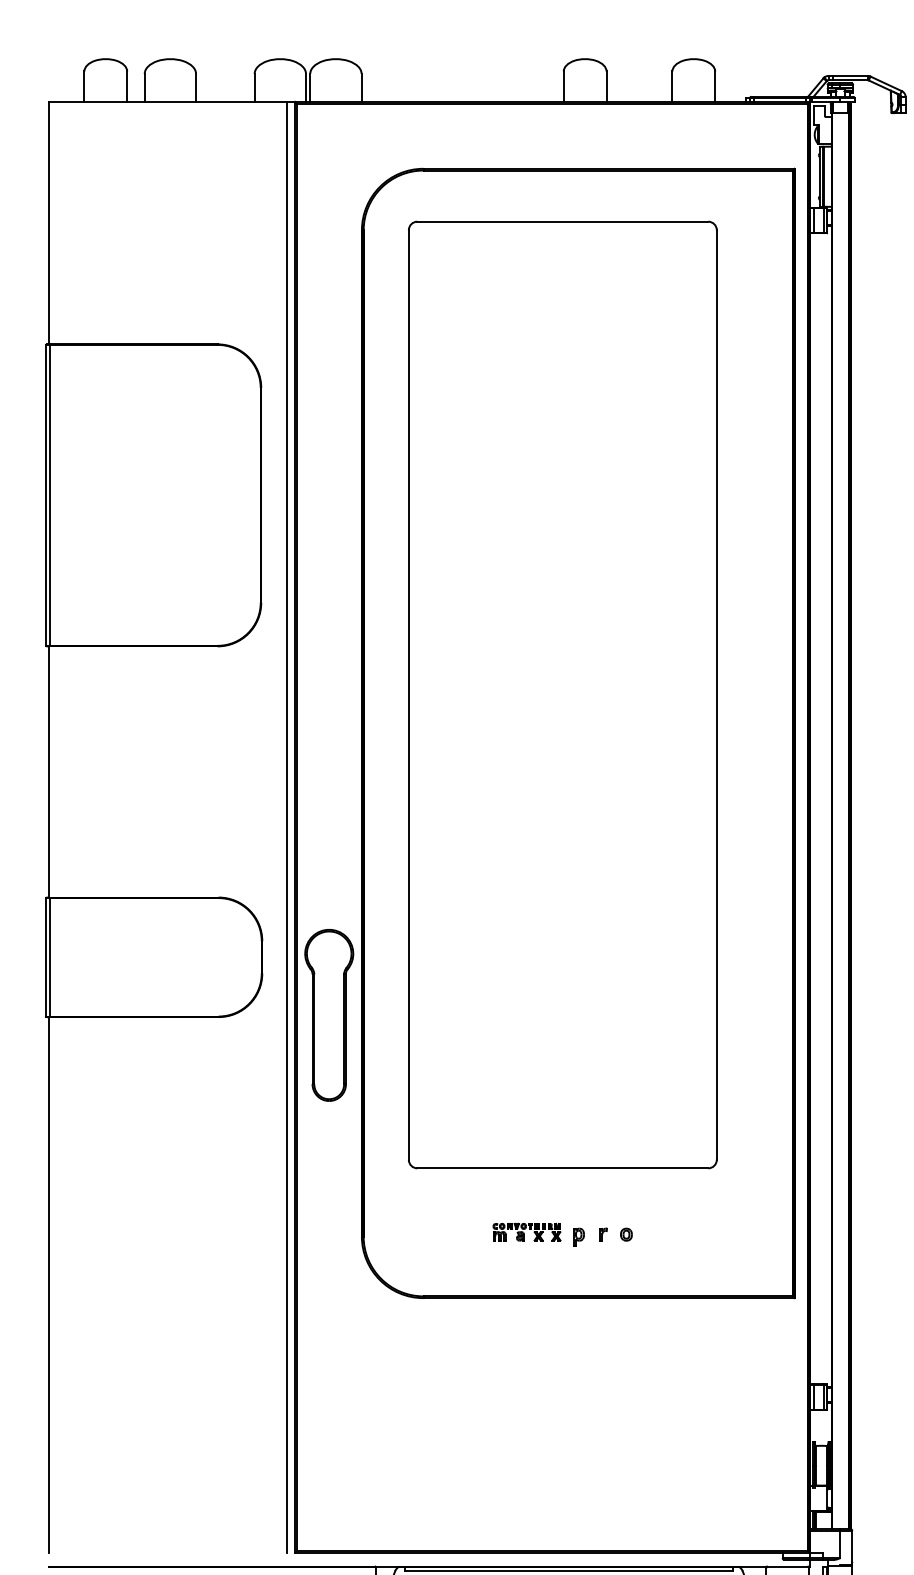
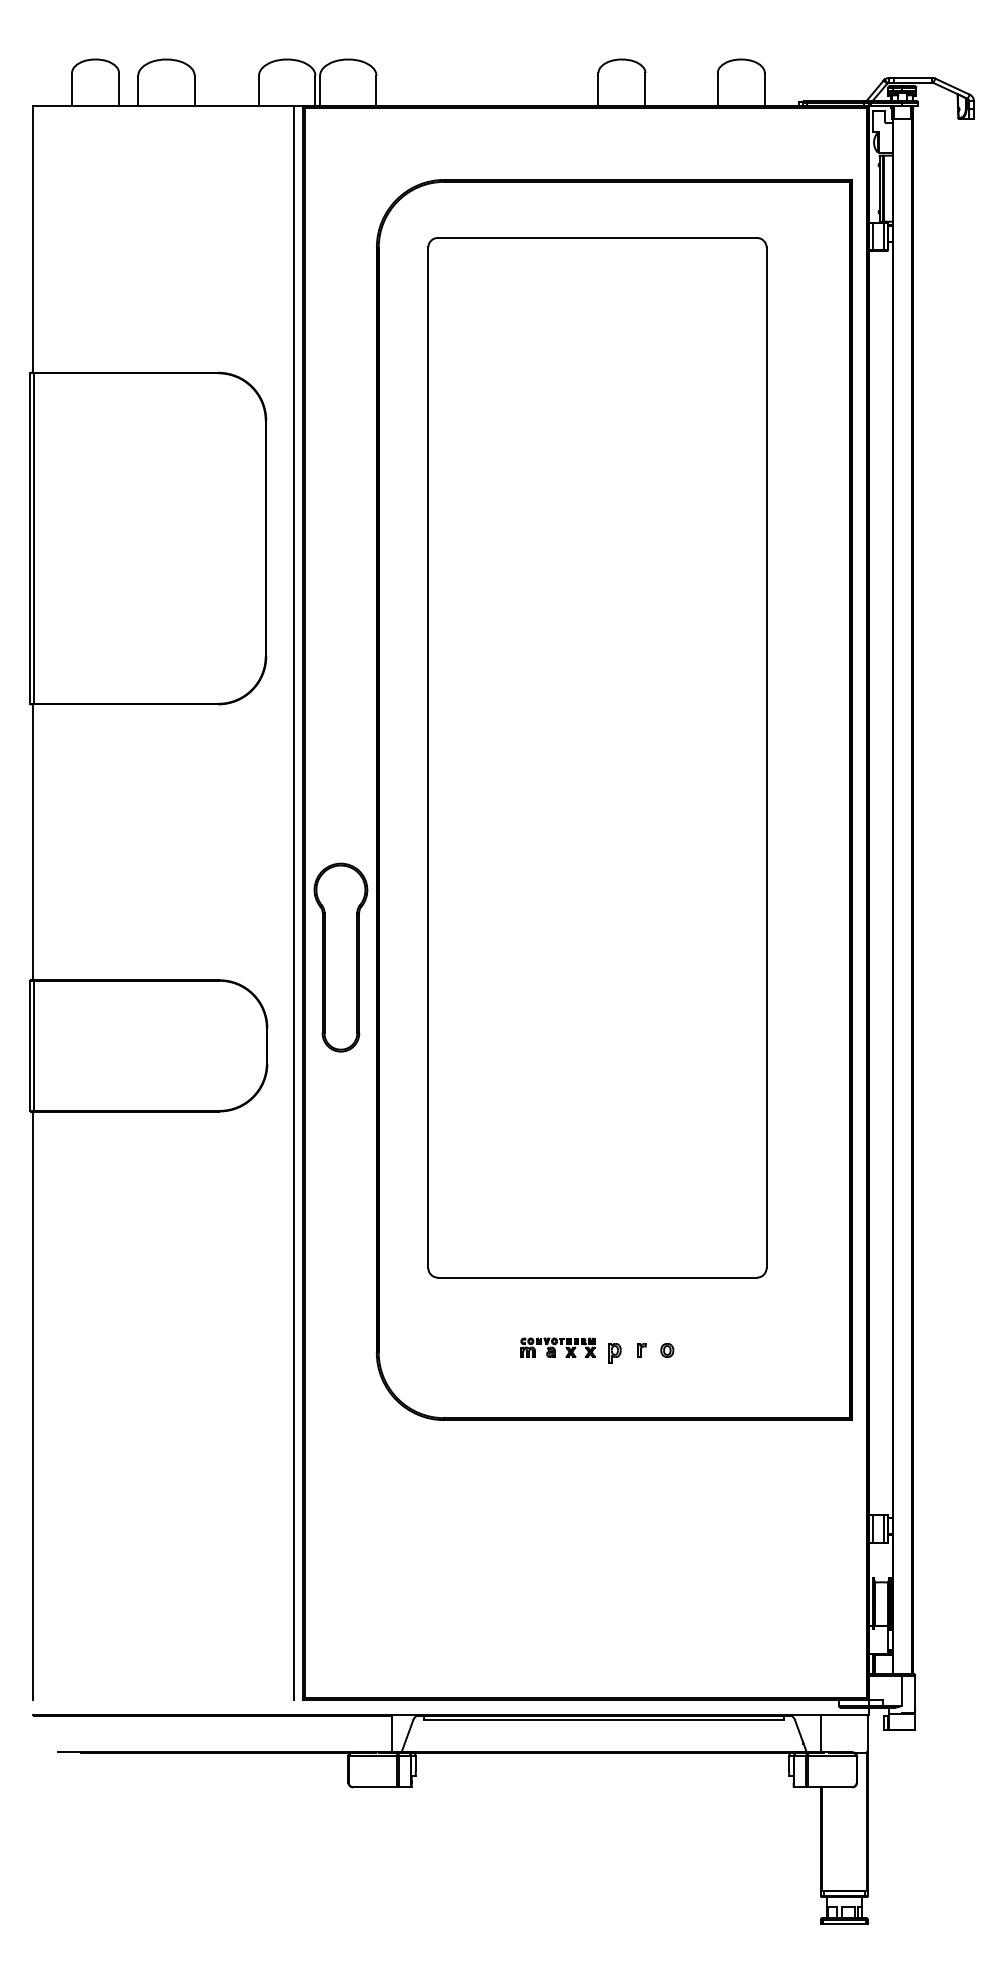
part: (328, 1015) -> (340, 957), moved

